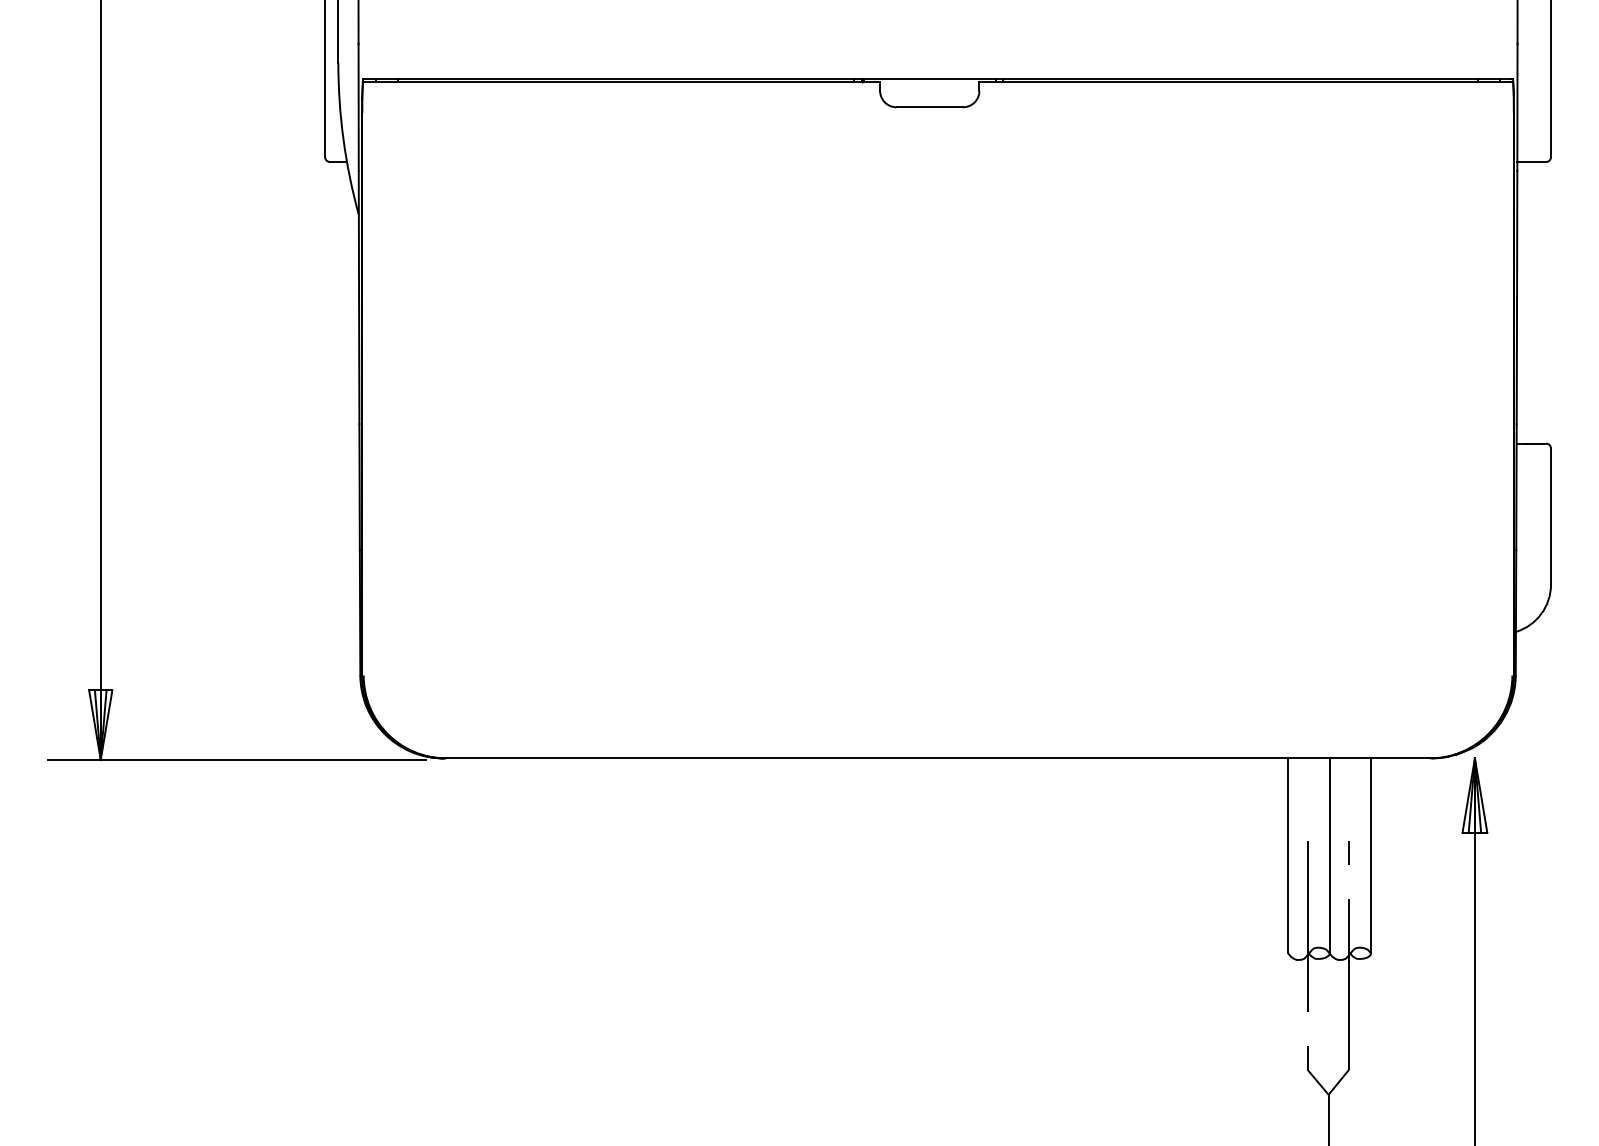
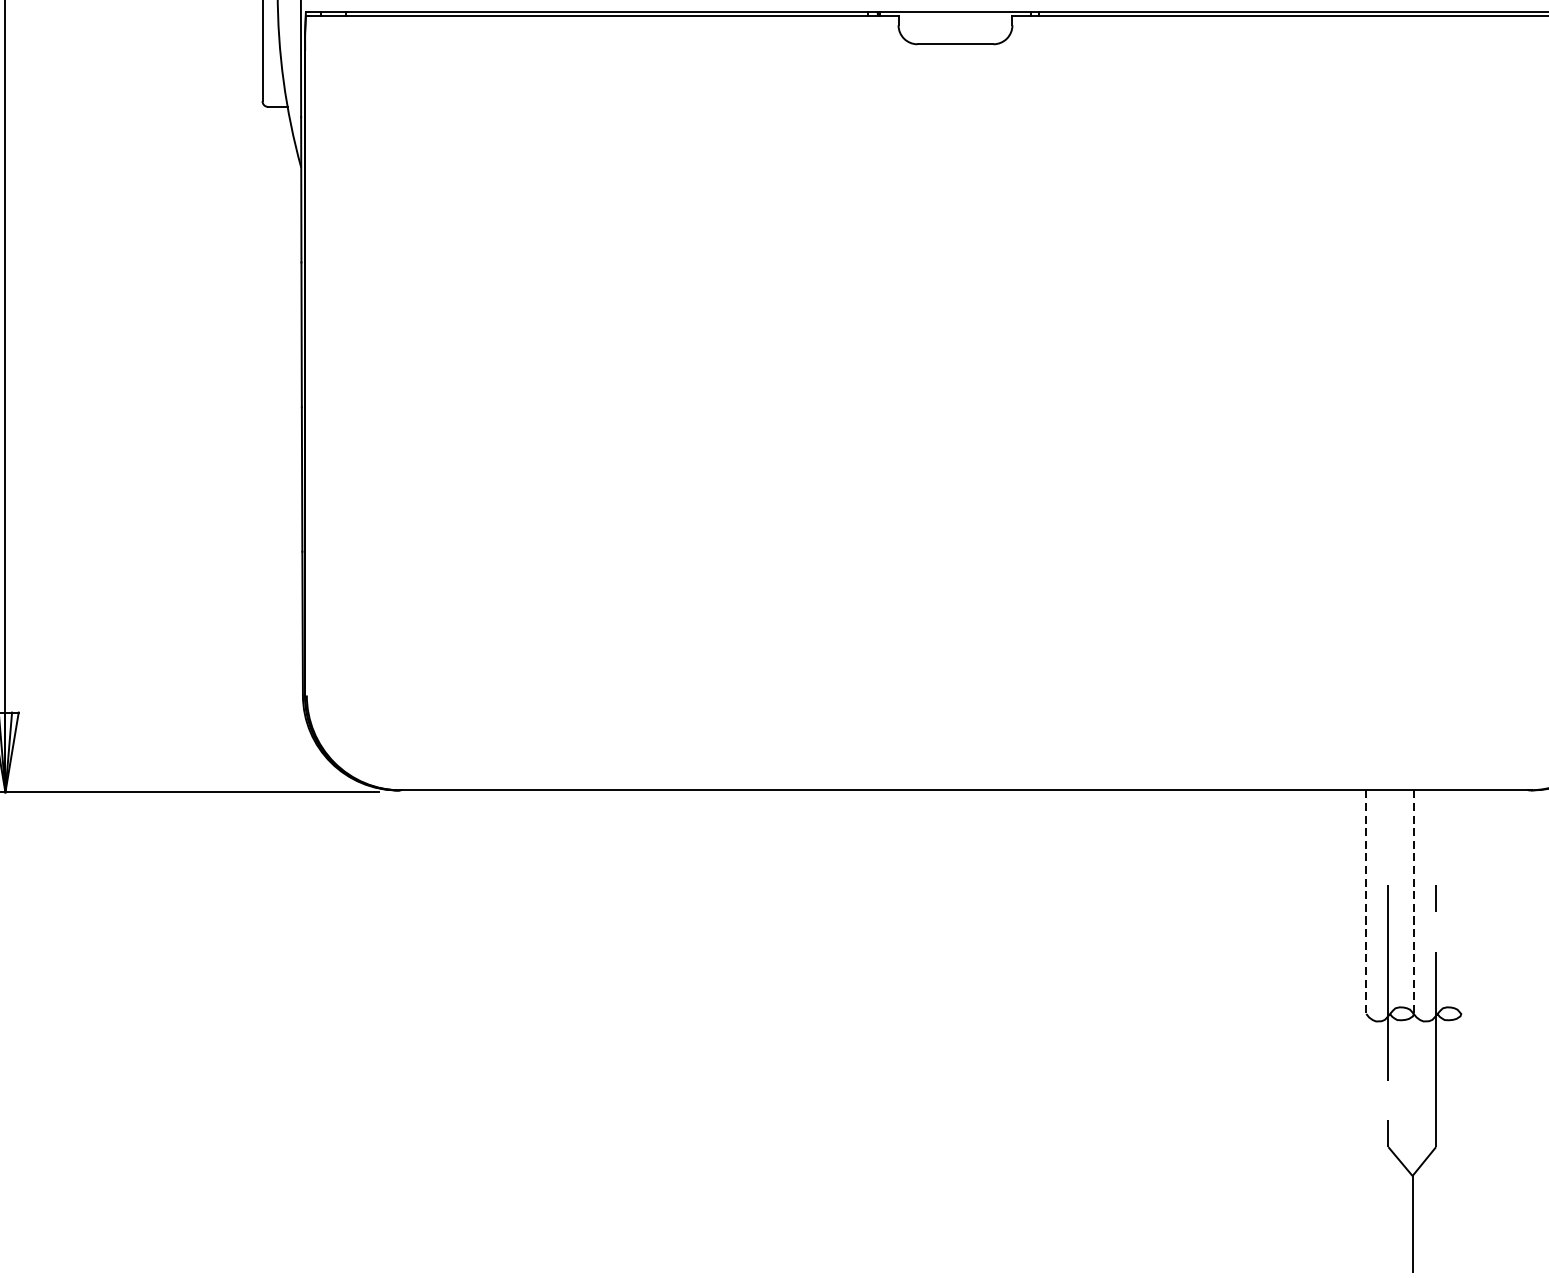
line: (1288, 855) -> (1366, 901), solid -> dashed
line: (1329, 855) -> (1413, 901), solid -> dashed
line: (1371, 855) -> (1461, 901), removed

